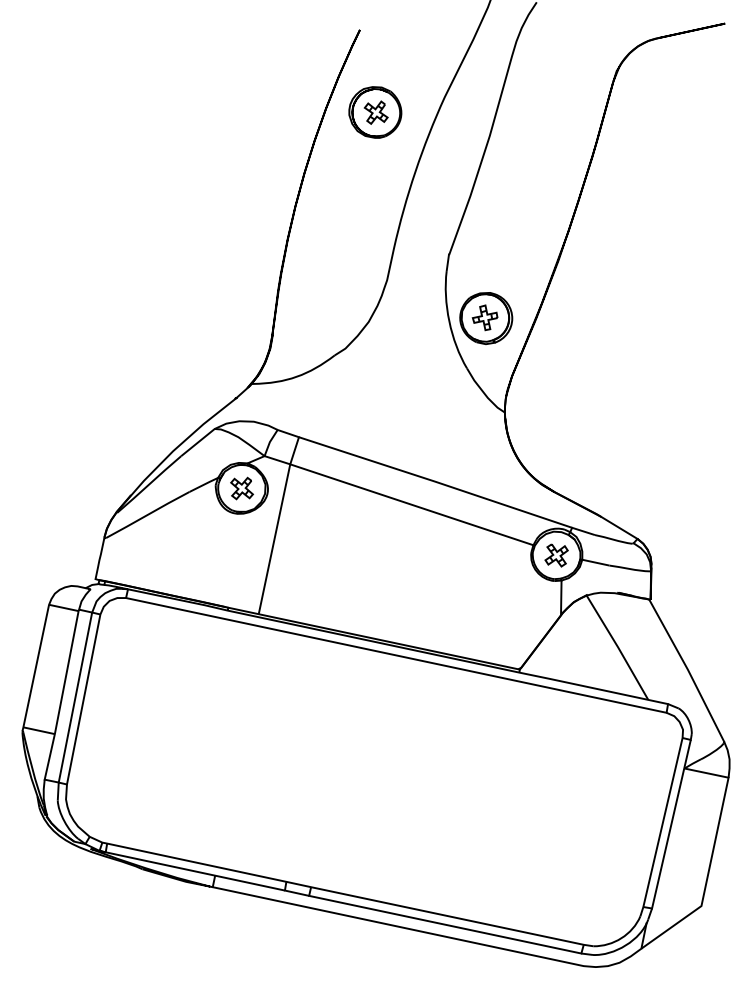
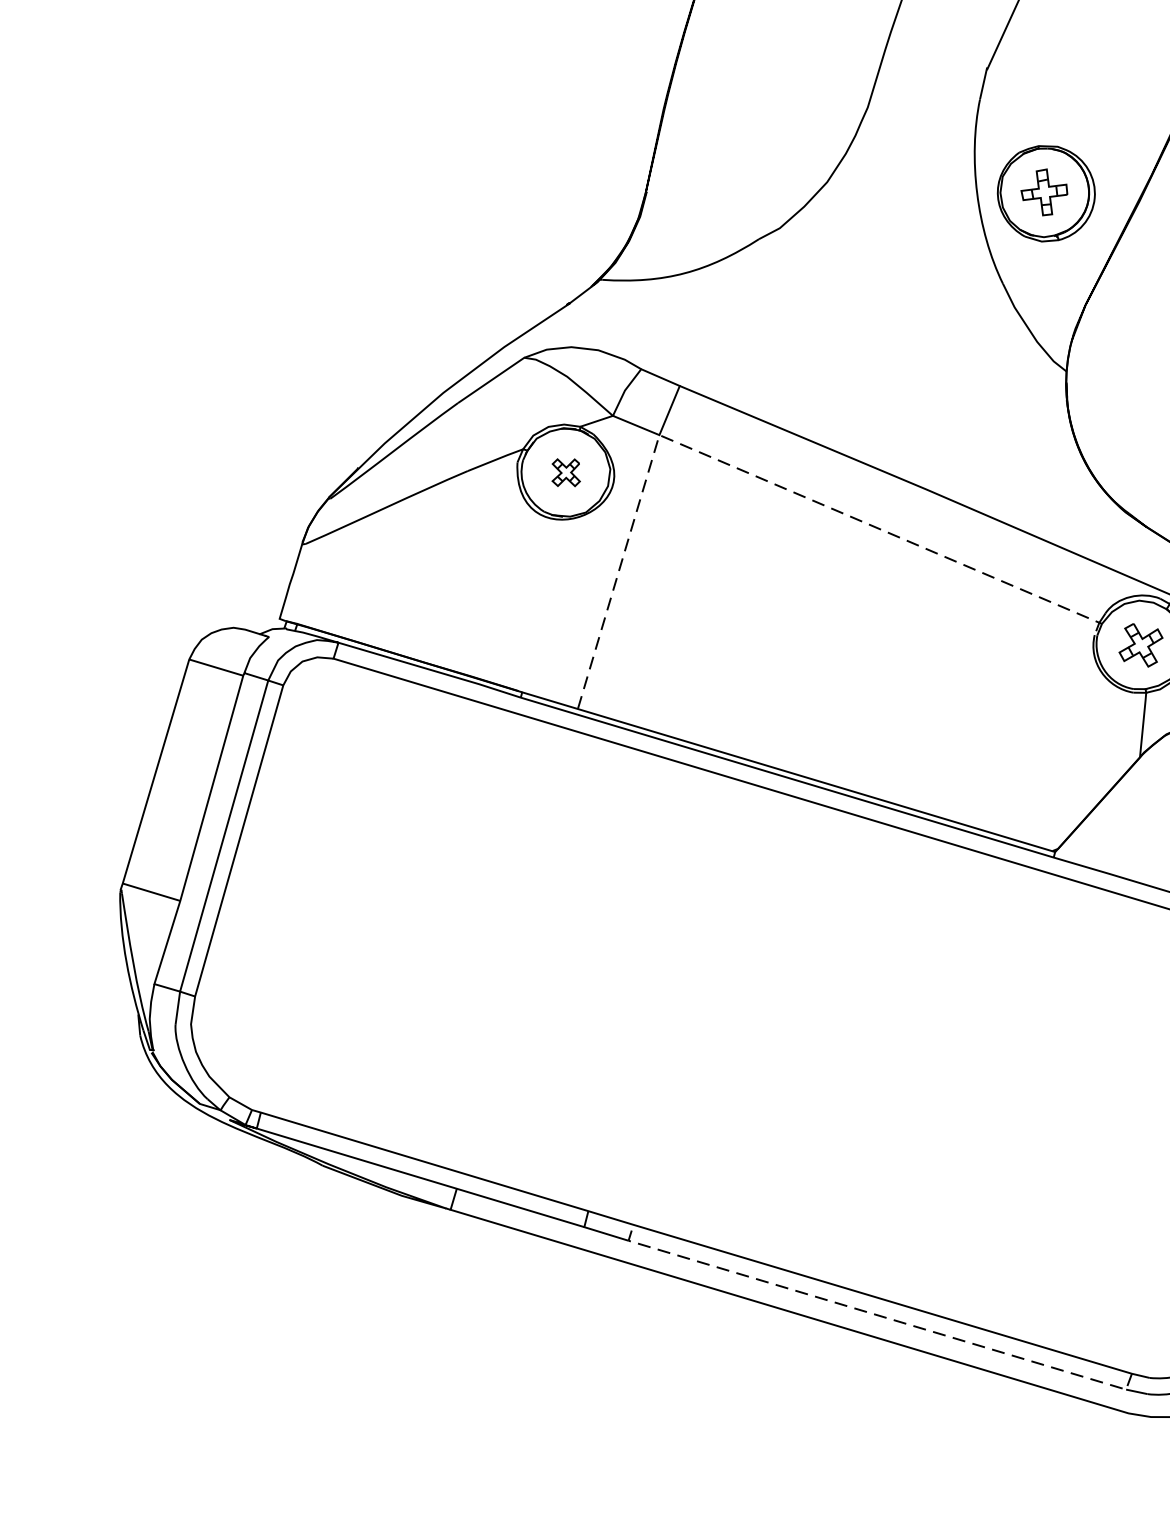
line: (343, 481) -> (755, 475), solid -> dashed
part: (242, 488) -> (566, 472), size x0.7
line: (445, 924) -> (877, 1314), solid -> dashed

